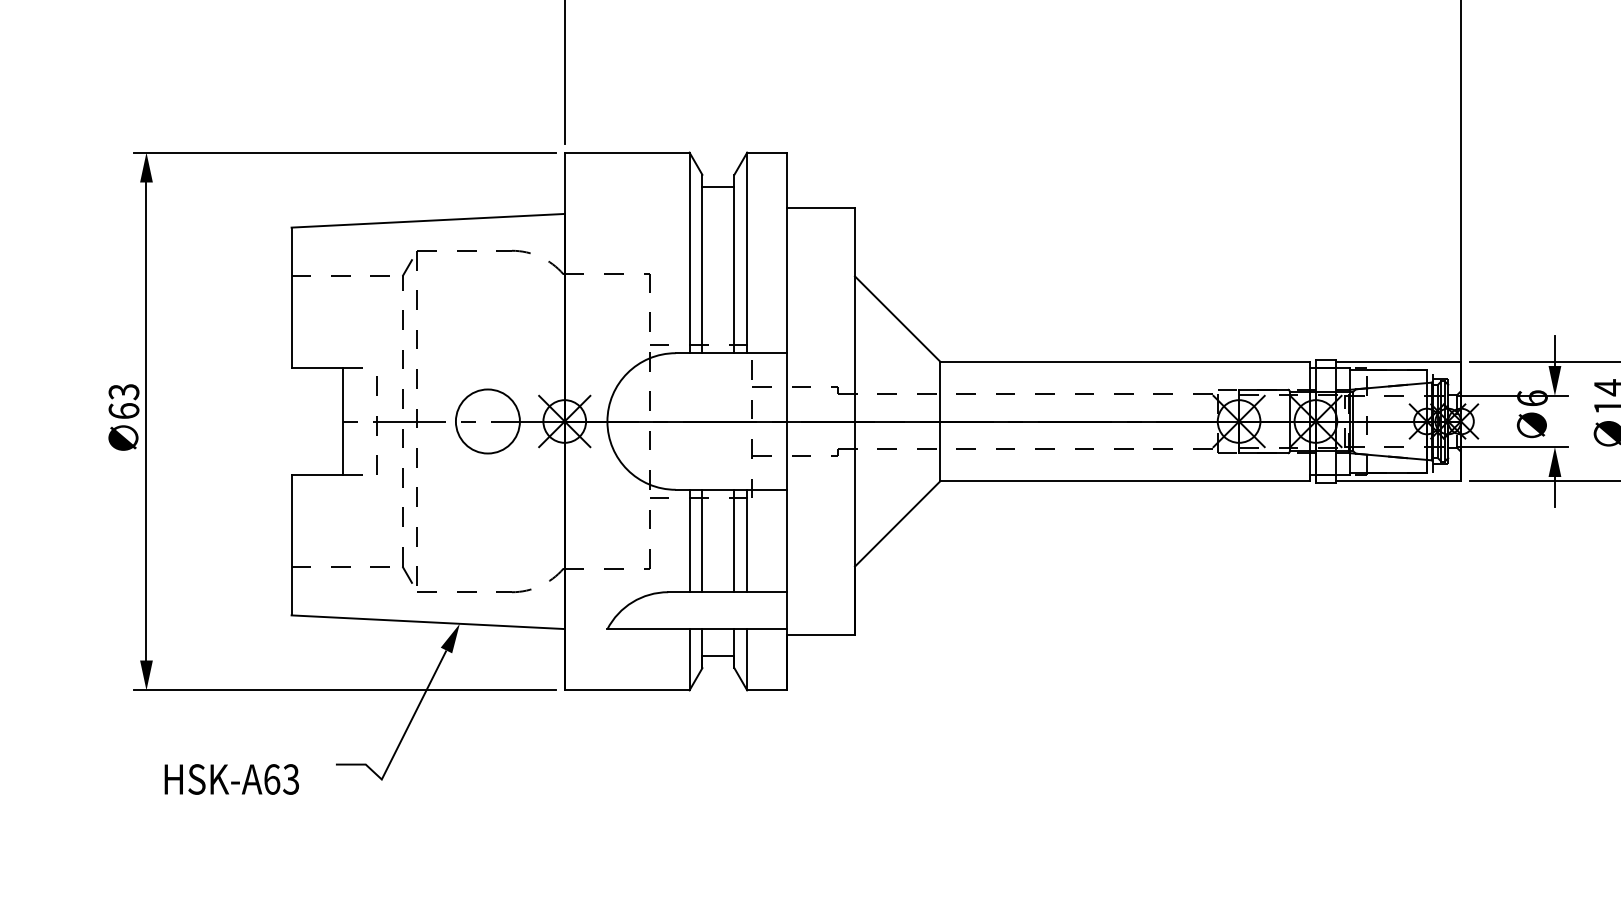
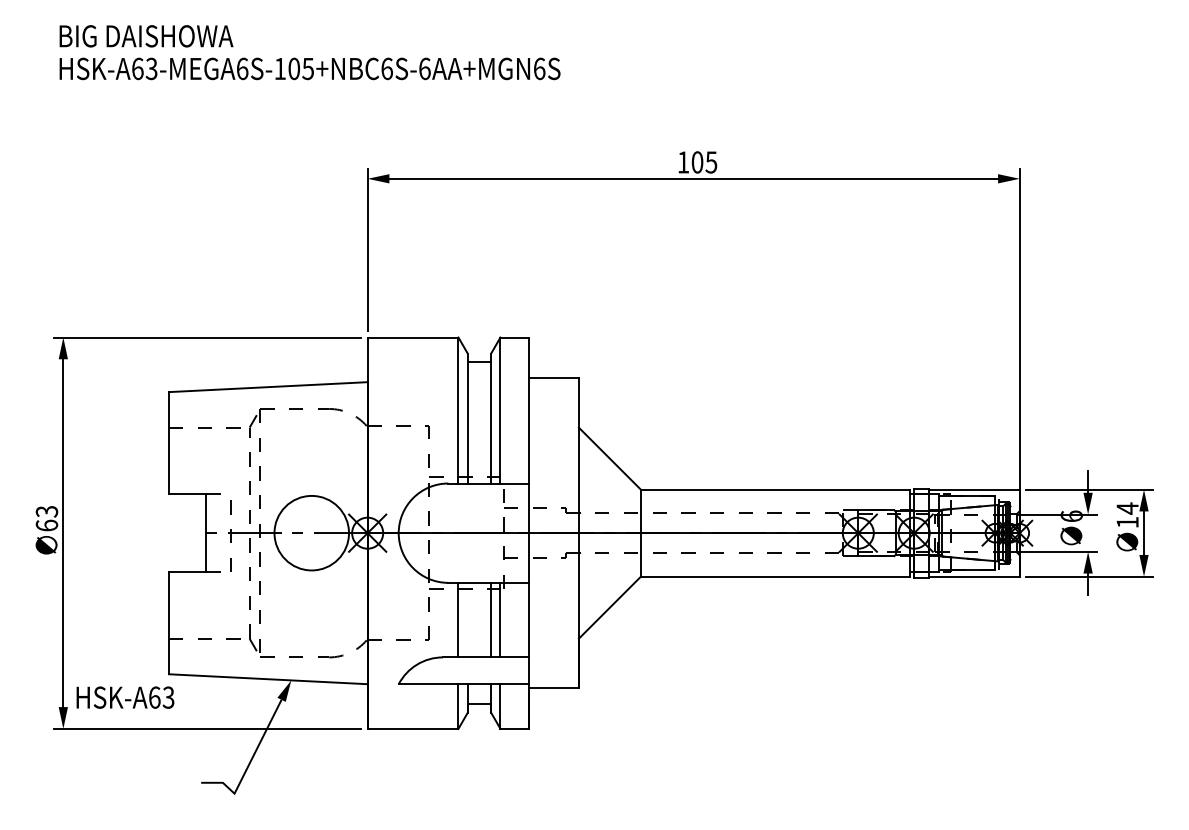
circle: (487, 420) -> (311, 532), size x1.6
line: (701, 540) -> (467, 619), removed
text: (231, 779) -> (125, 697), moved

